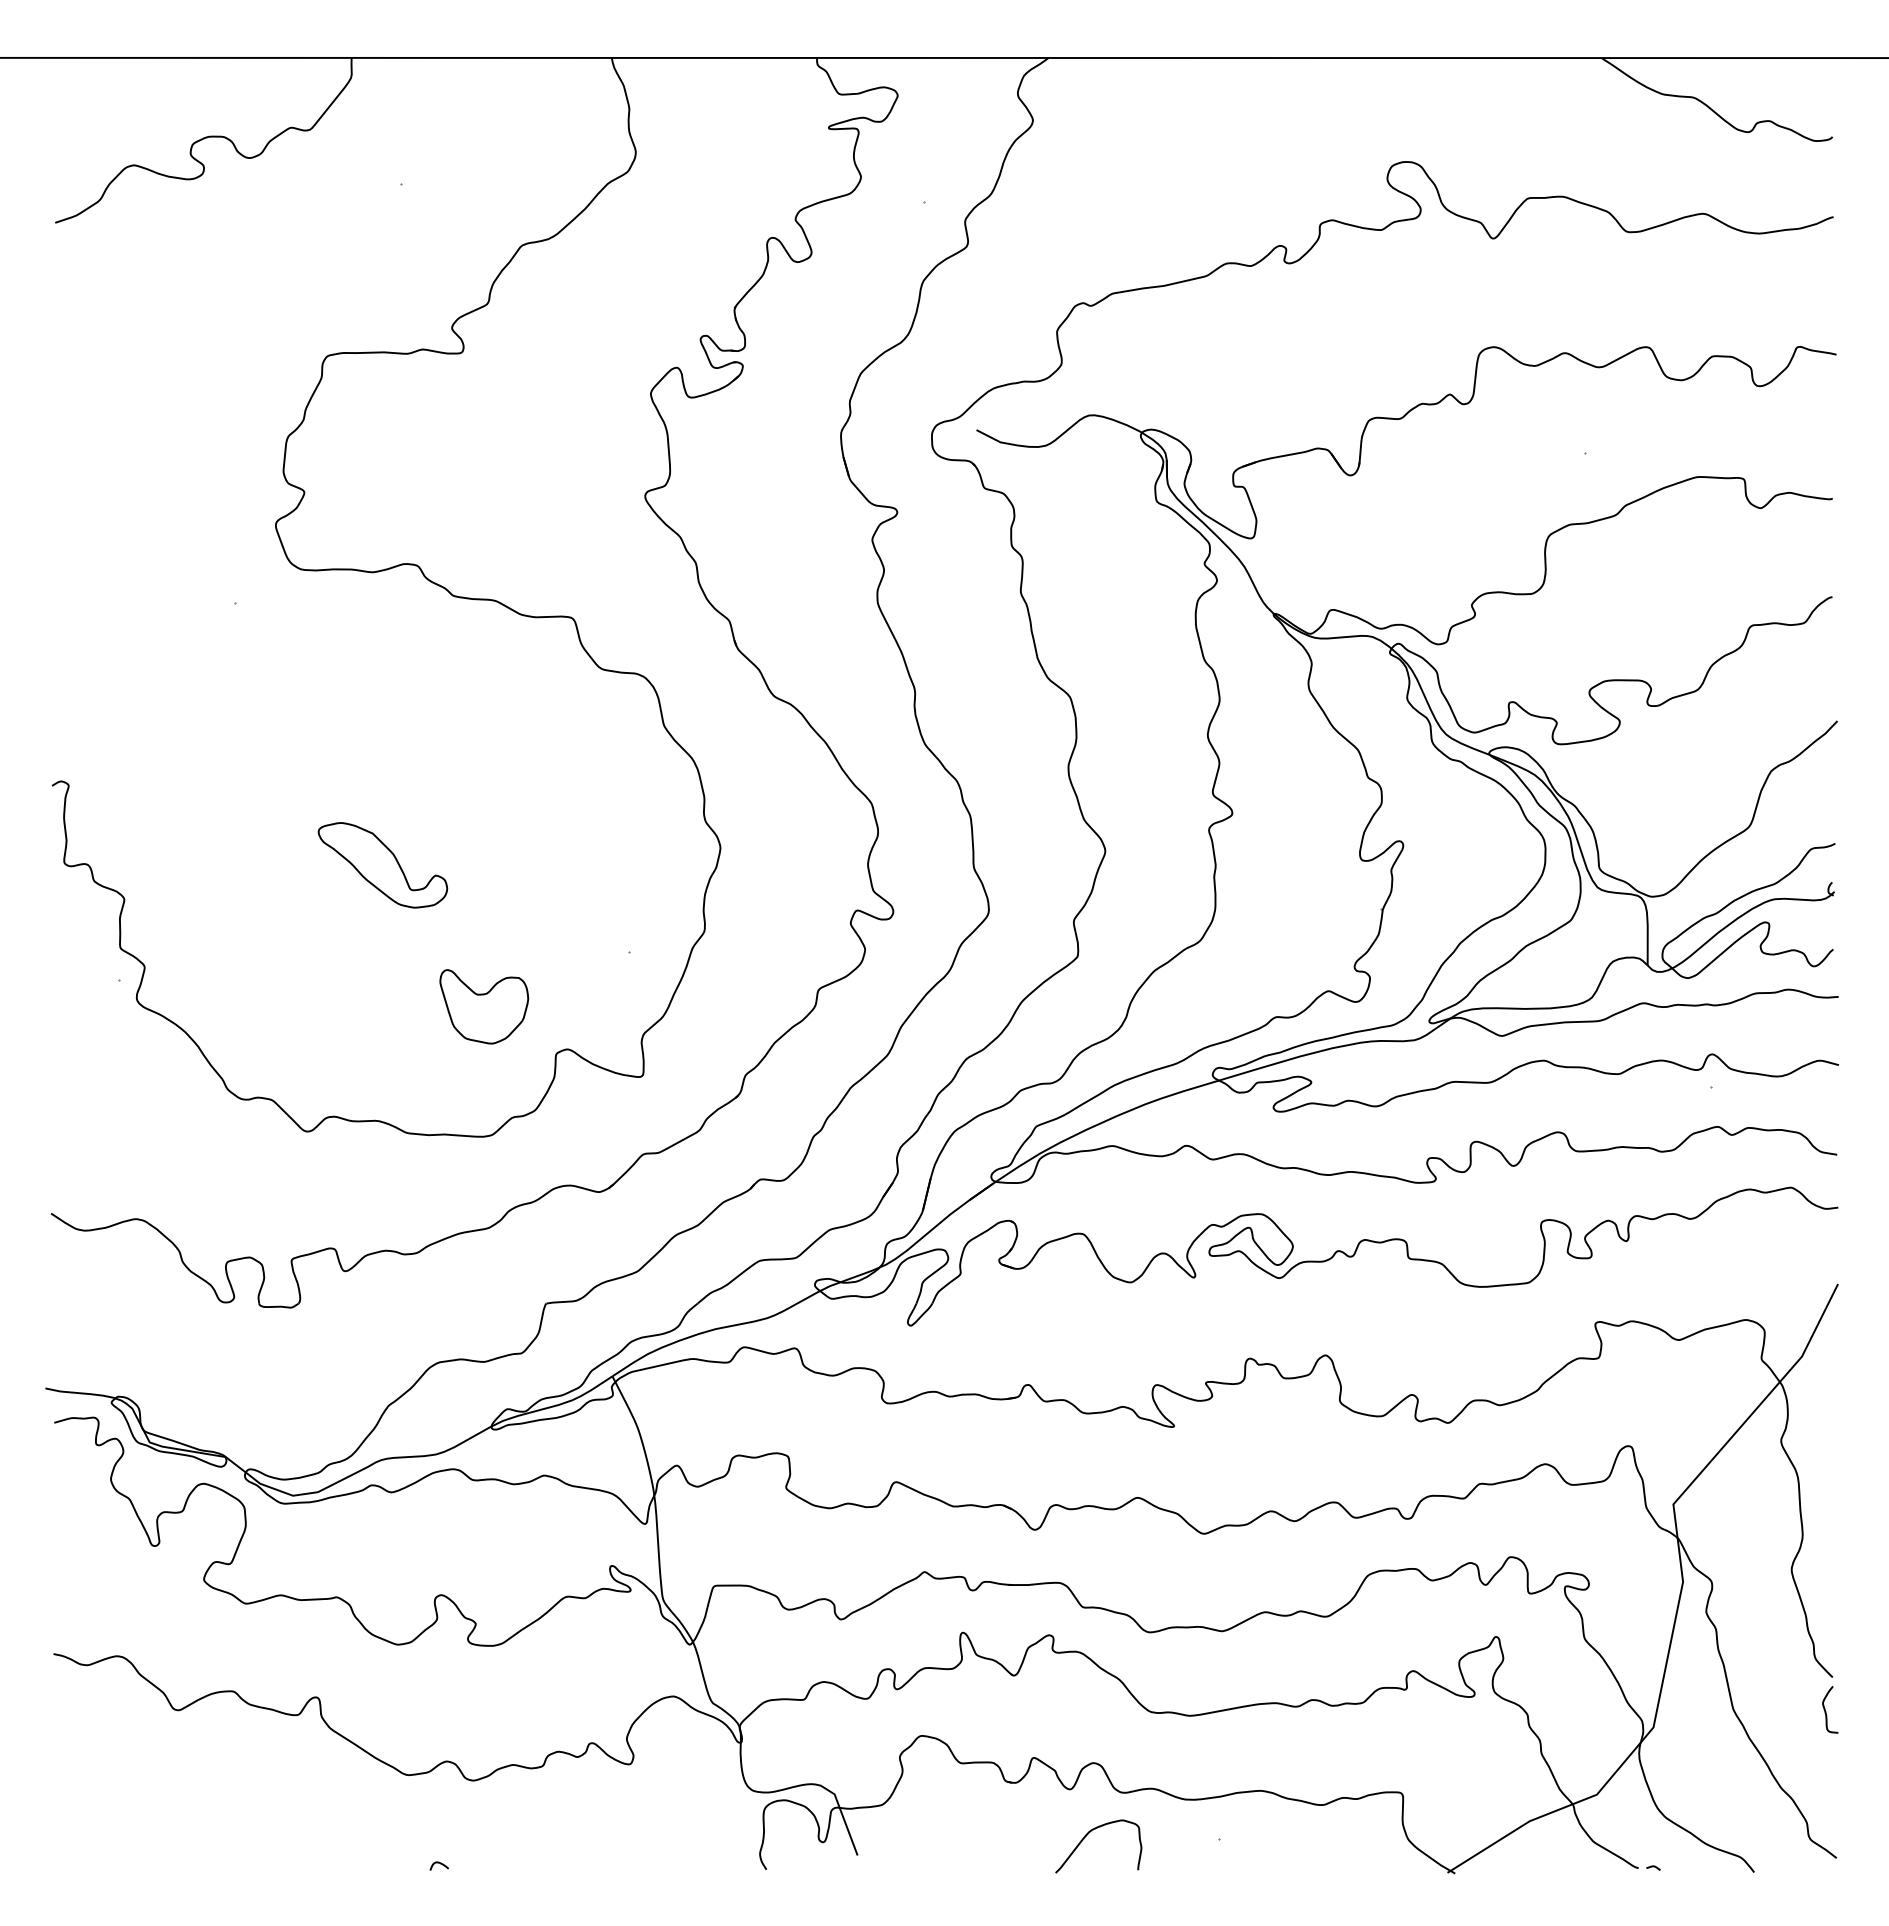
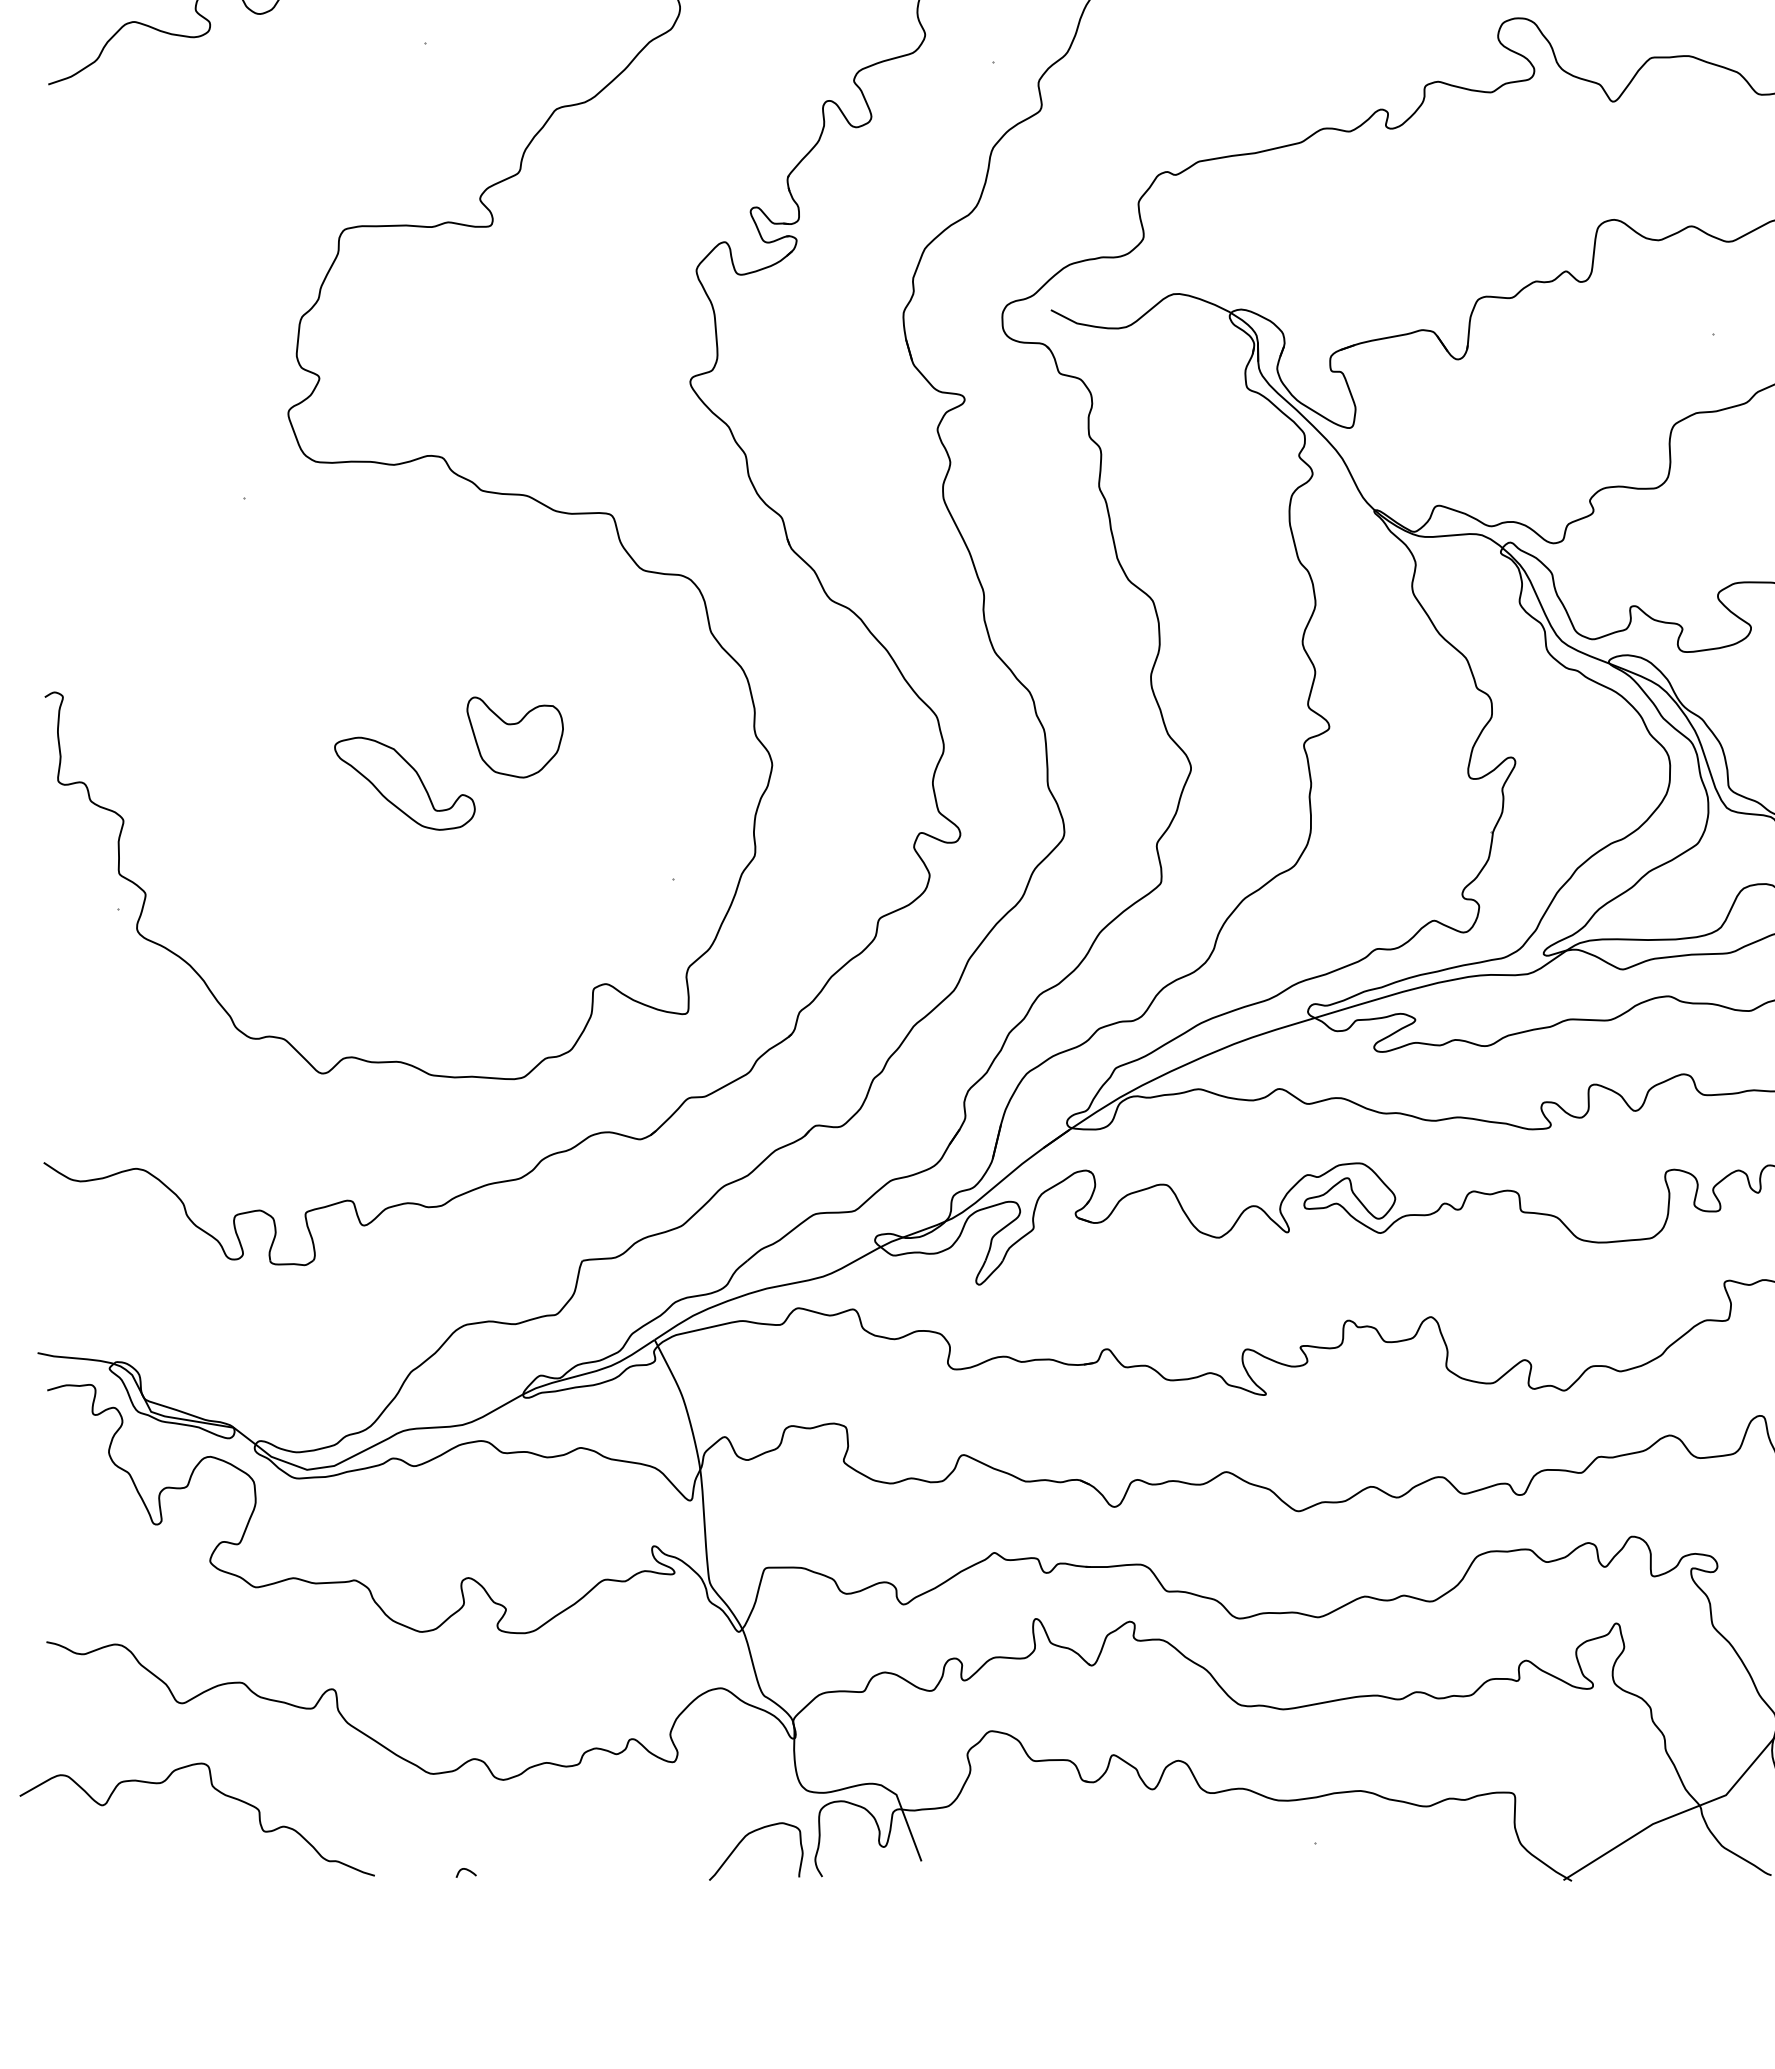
part: (484, 1006) -> (515, 737), moved
curve: (210, 1791) -> (217, 1791), added
curve: (1087, 1835) -> (743, 1839), moved

